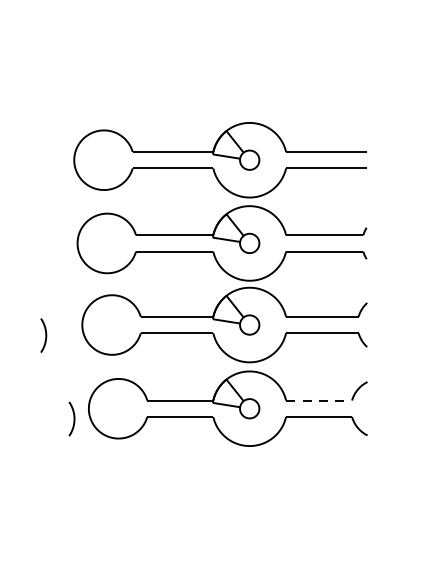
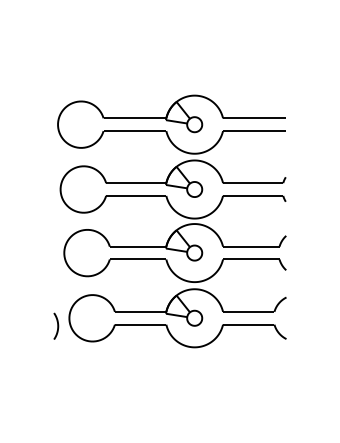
curve: (45, 334) -> (35, 260), removed
line: (318, 400) -> (248, 311), dashed -> solid

